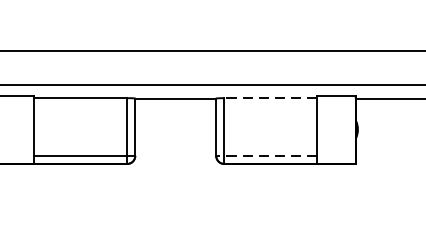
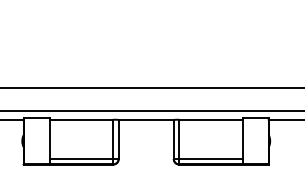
line: (270, 97) -> (210, 119), dashed -> solid
line: (265, 155) -> (207, 158), dashed -> solid

